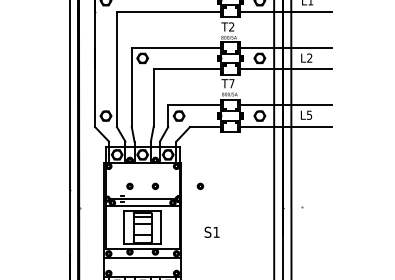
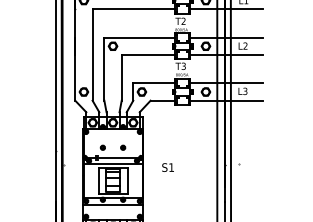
text: (231, 83) -> (183, 66), T7 -> T3
text: (309, 114) -> (245, 90), L5 -> L3
part: (200, 185) -> (158, 147), removed
text: (211, 231) -> (167, 166), moved

